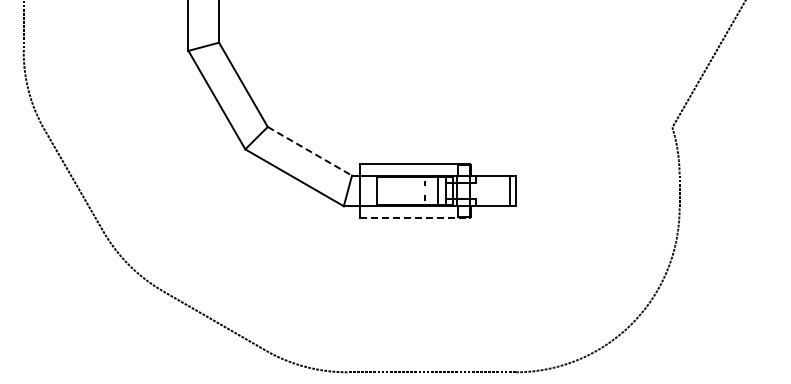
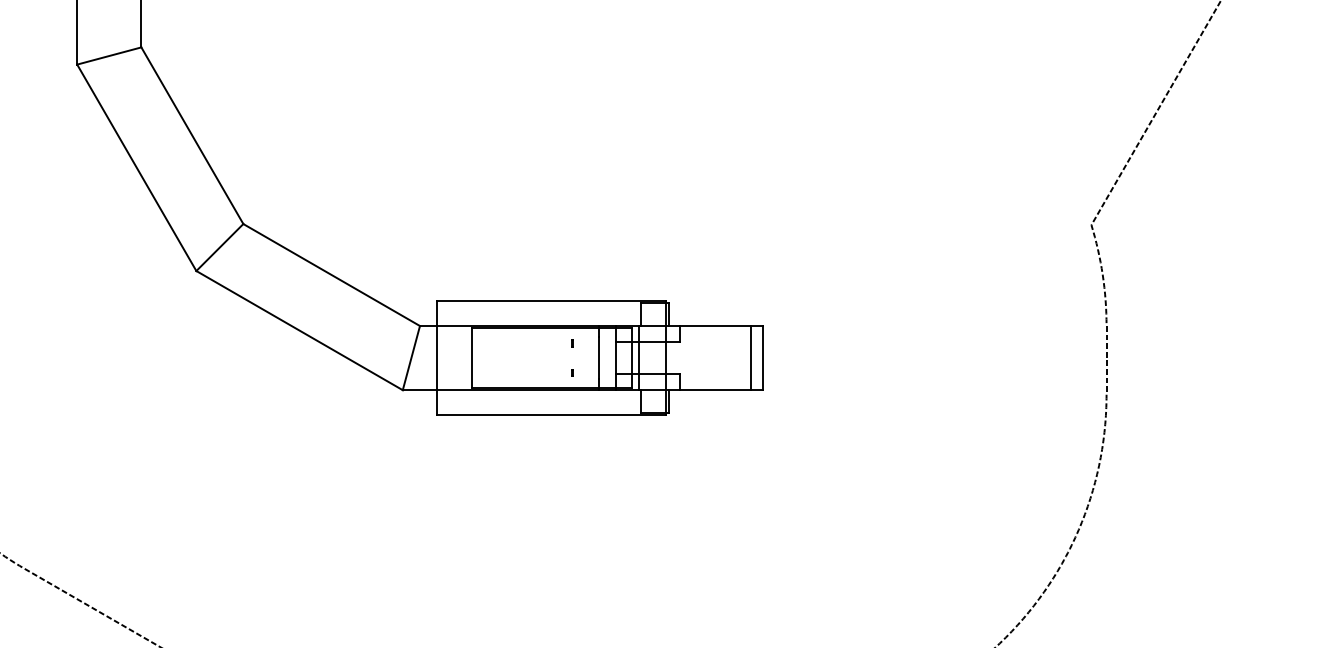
line: (309, 151) -> (330, 275), dashed -> solid
line: (414, 218) -> (550, 415), dashed -> solid

